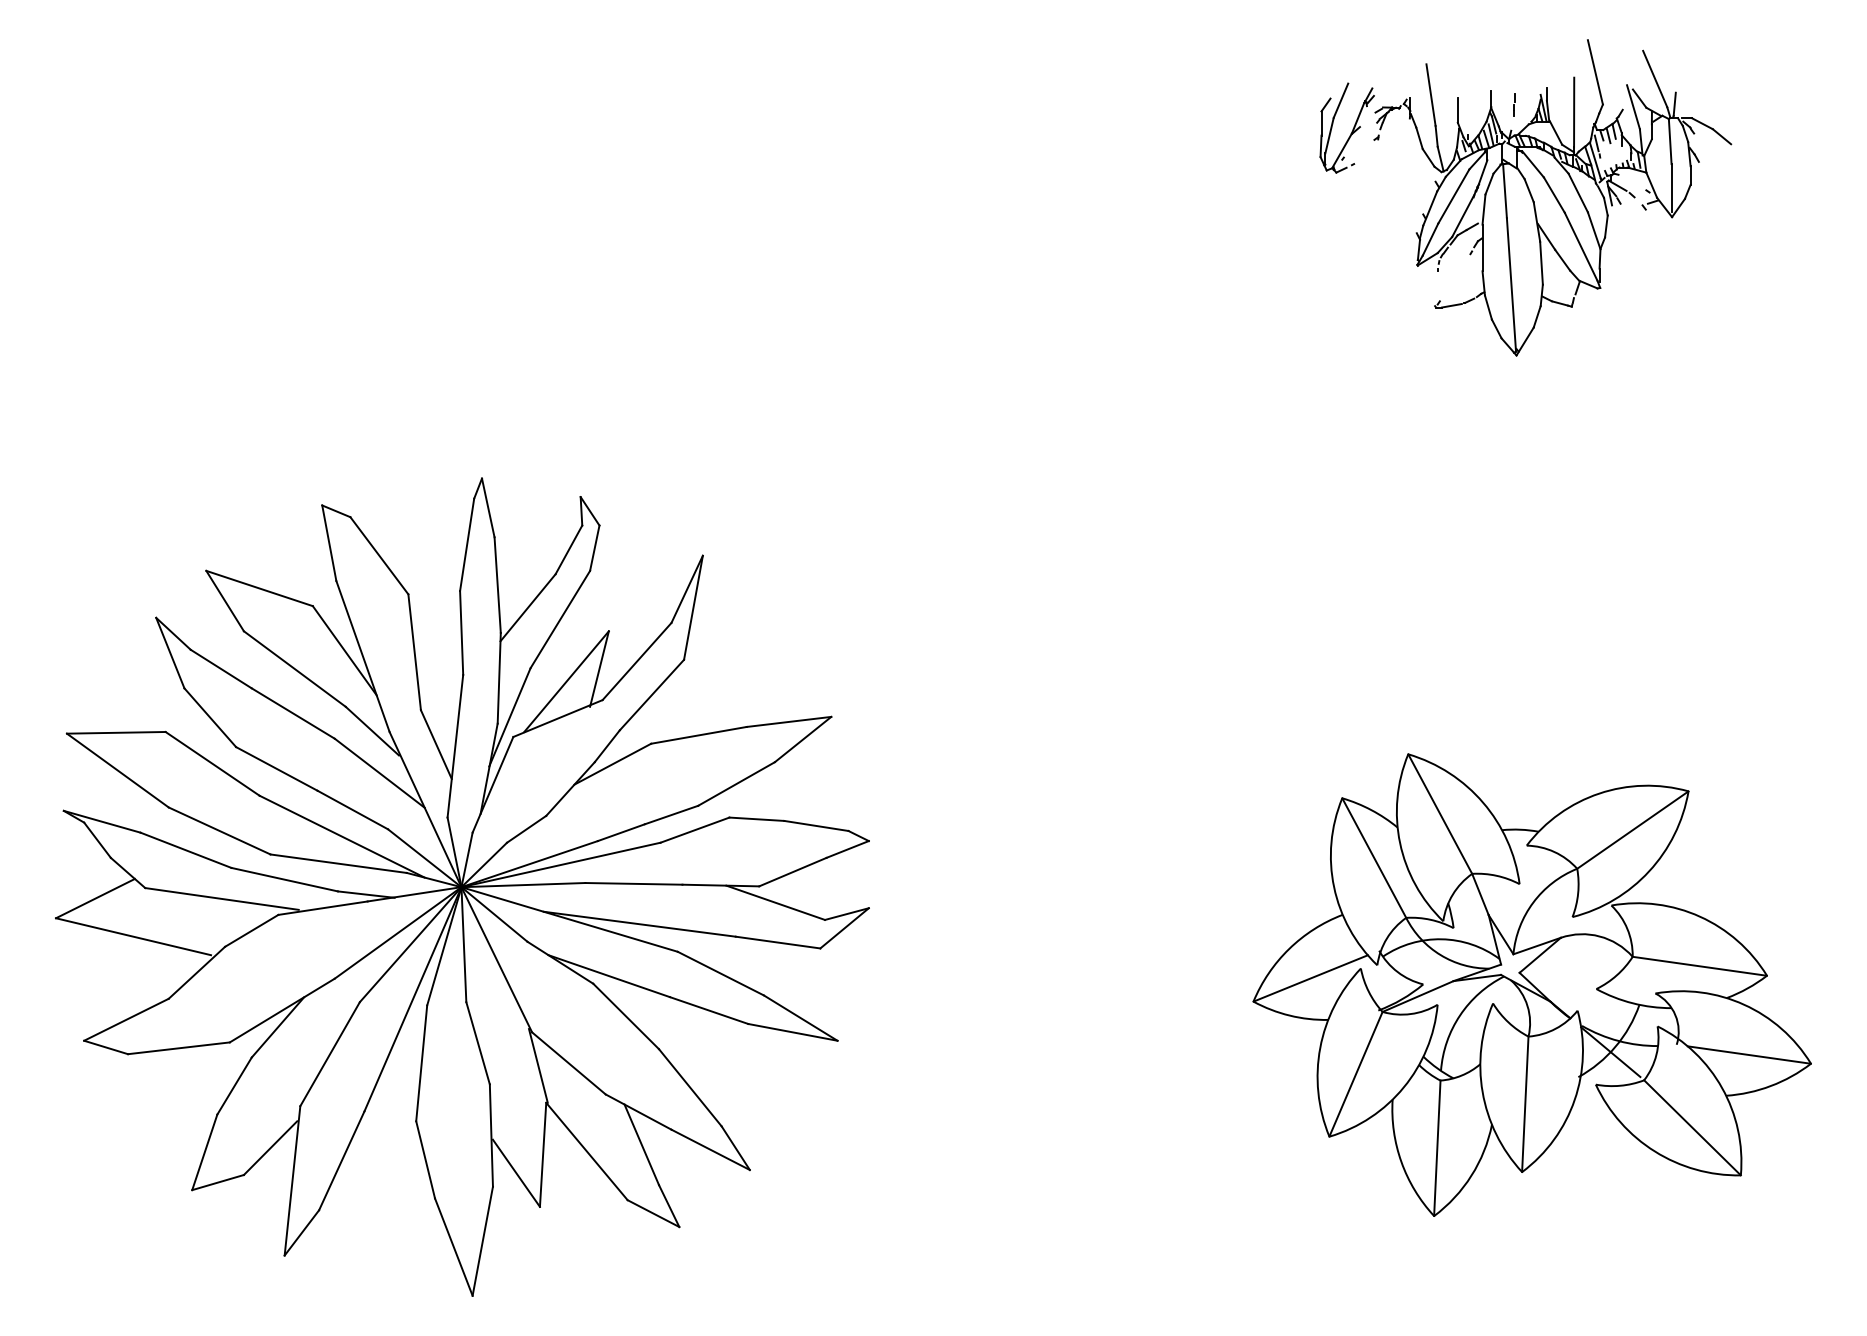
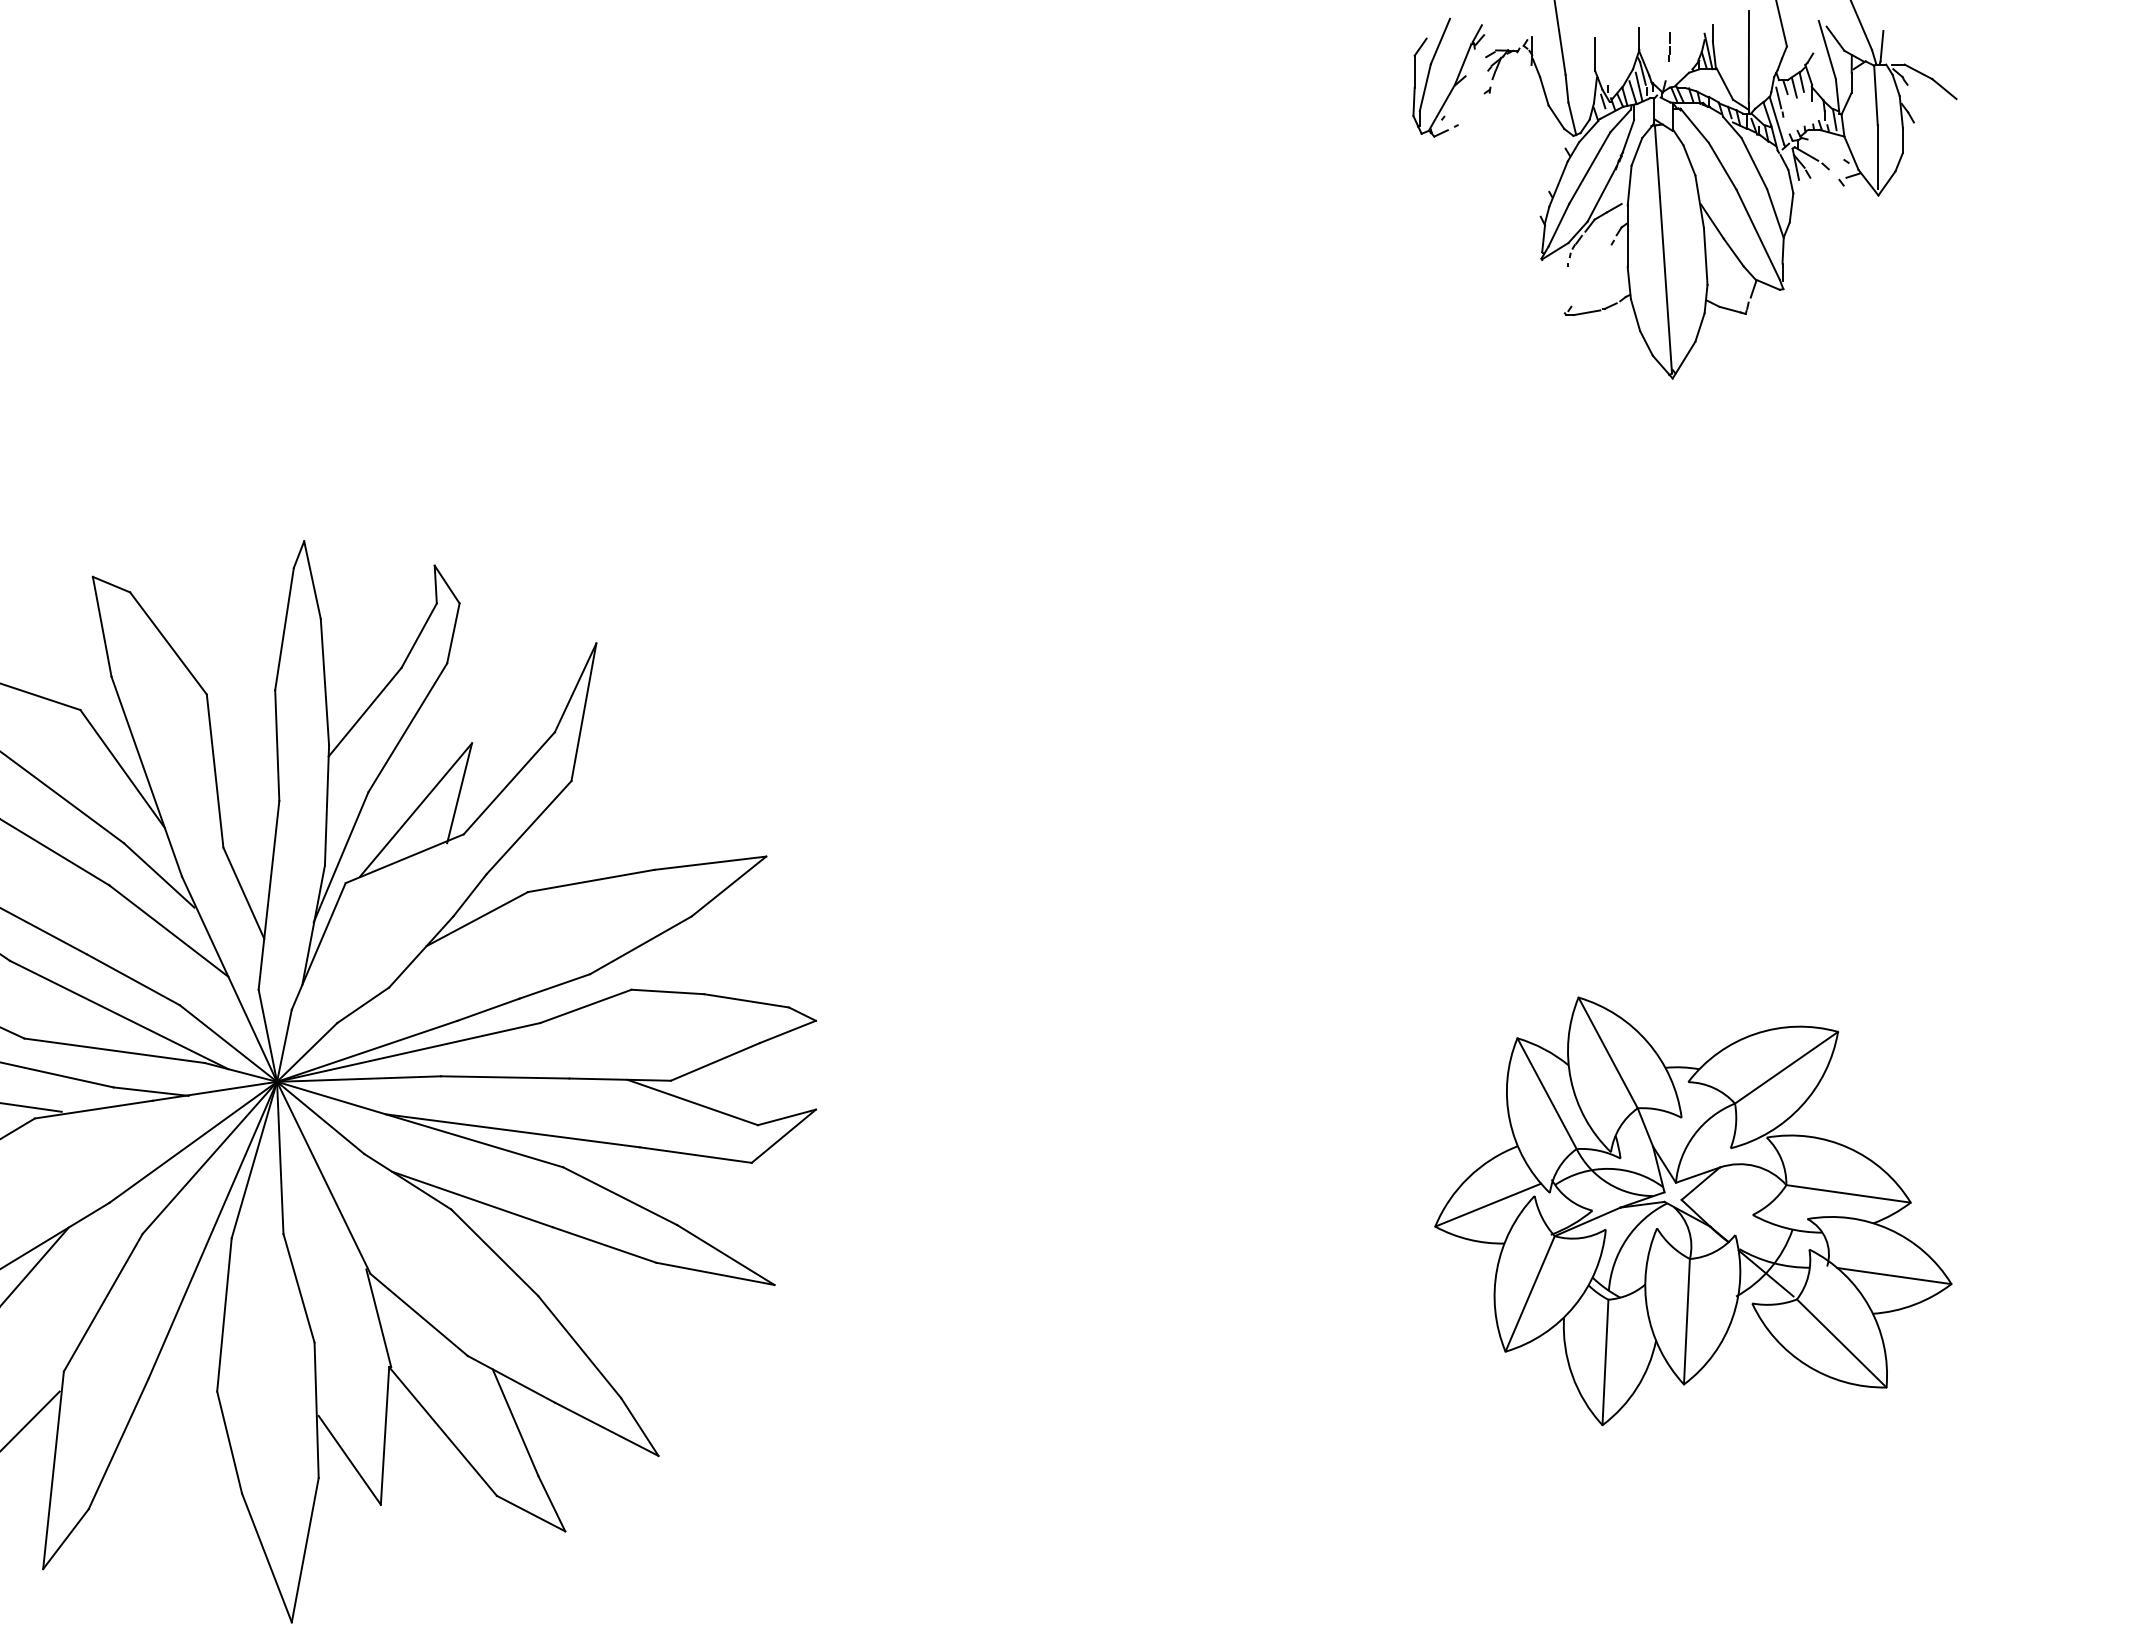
part: (1531, 984) -> (1692, 1210), size x0.7

